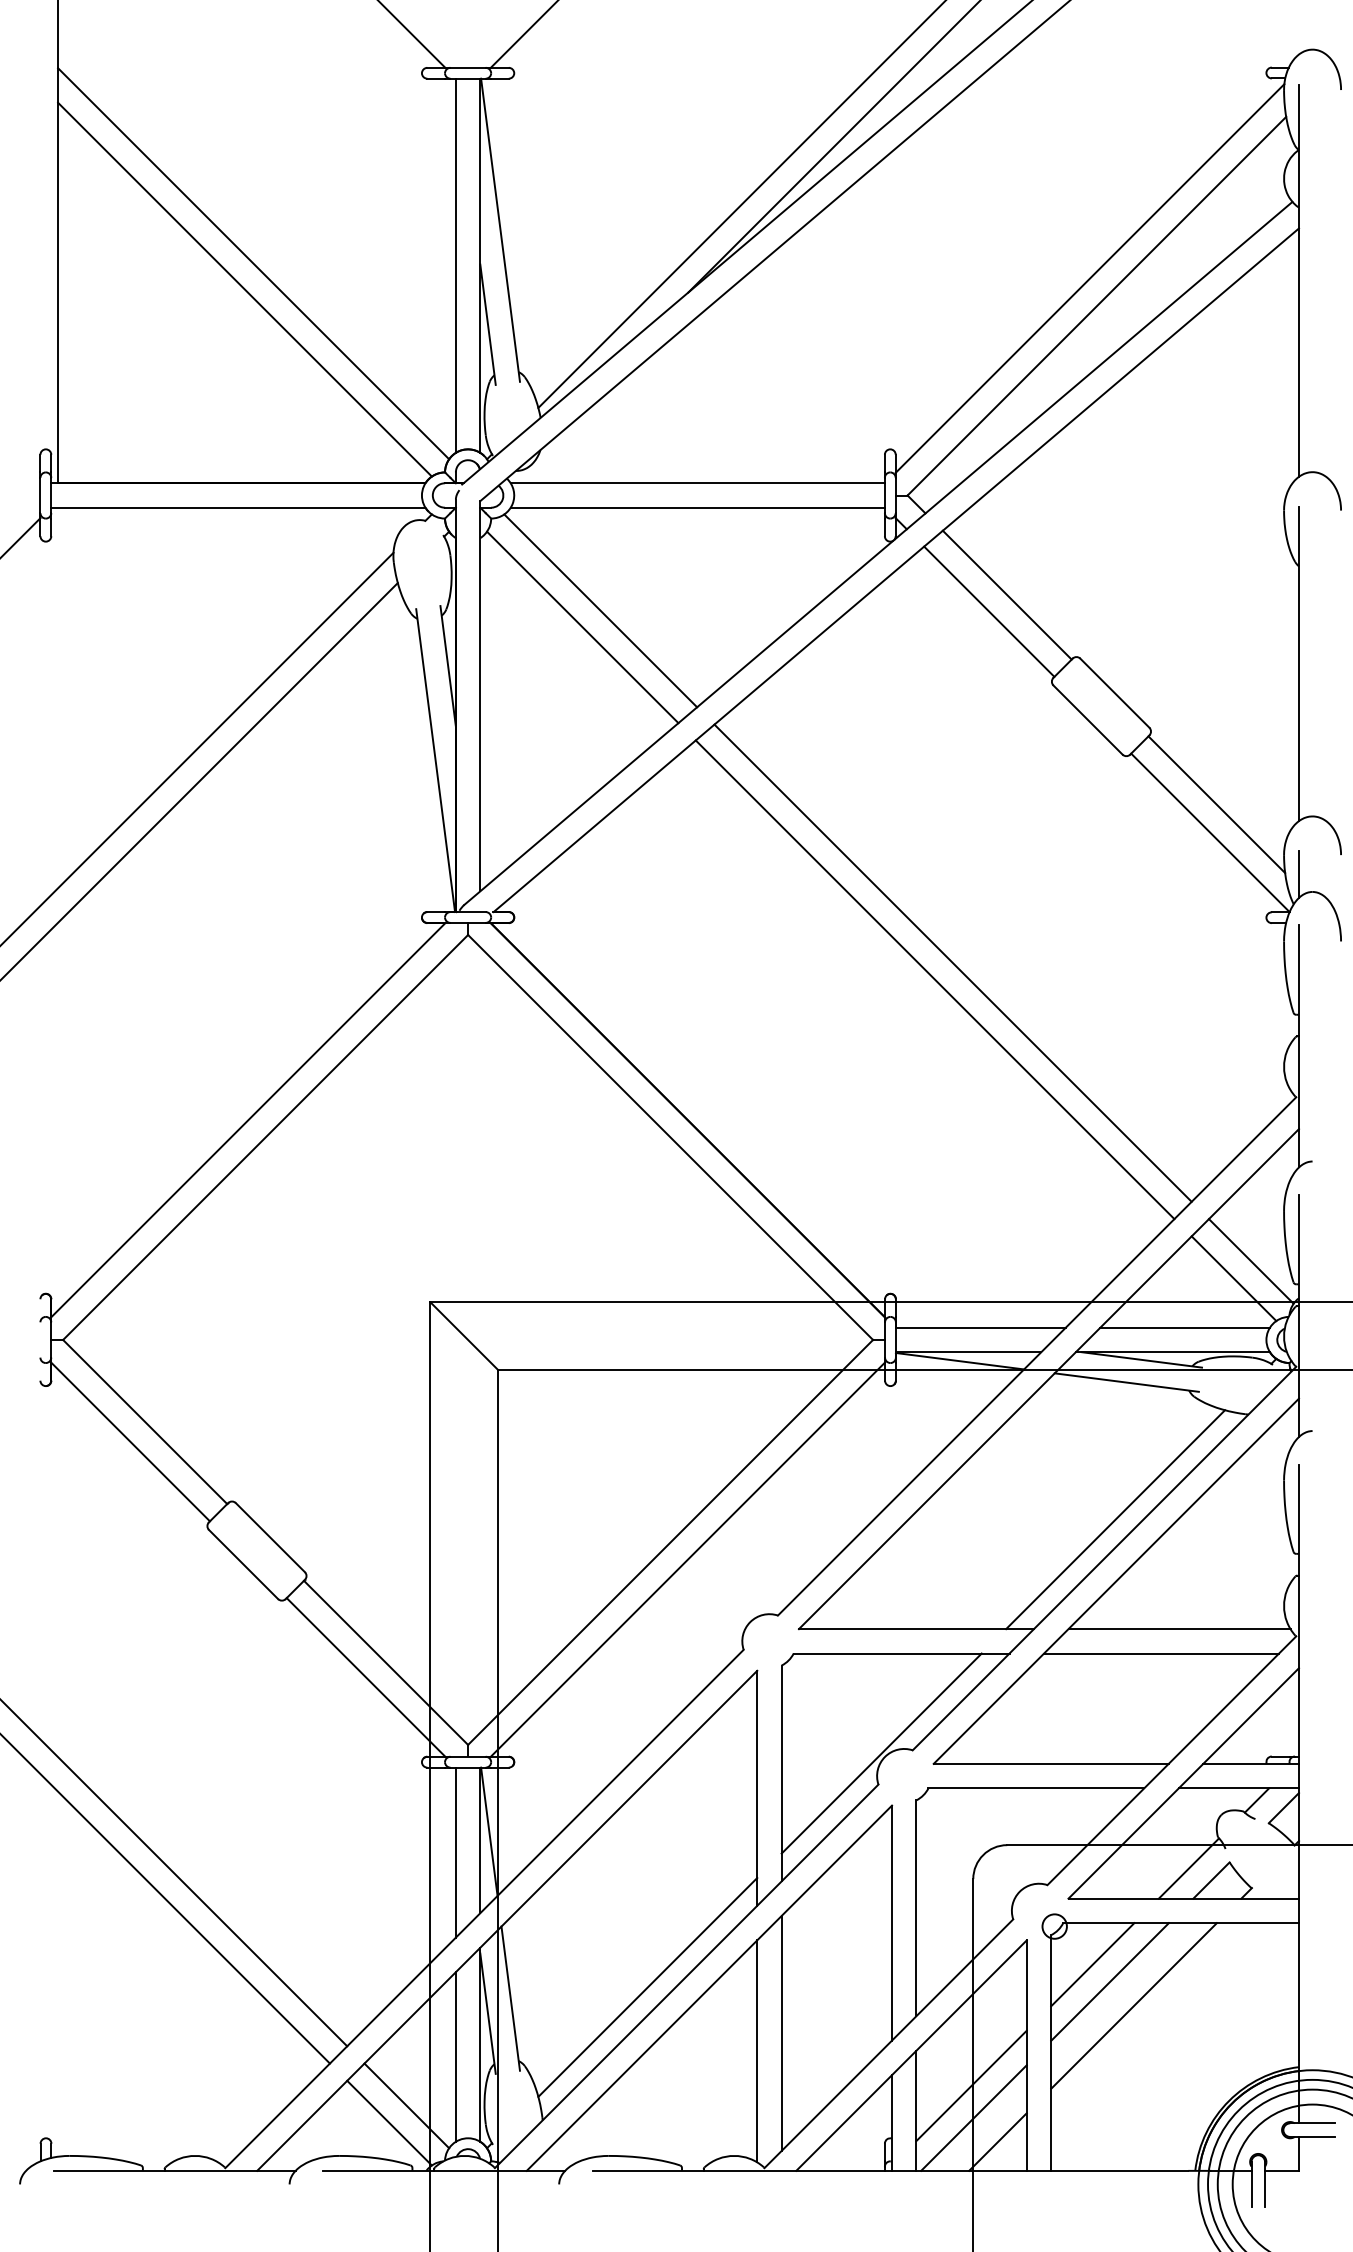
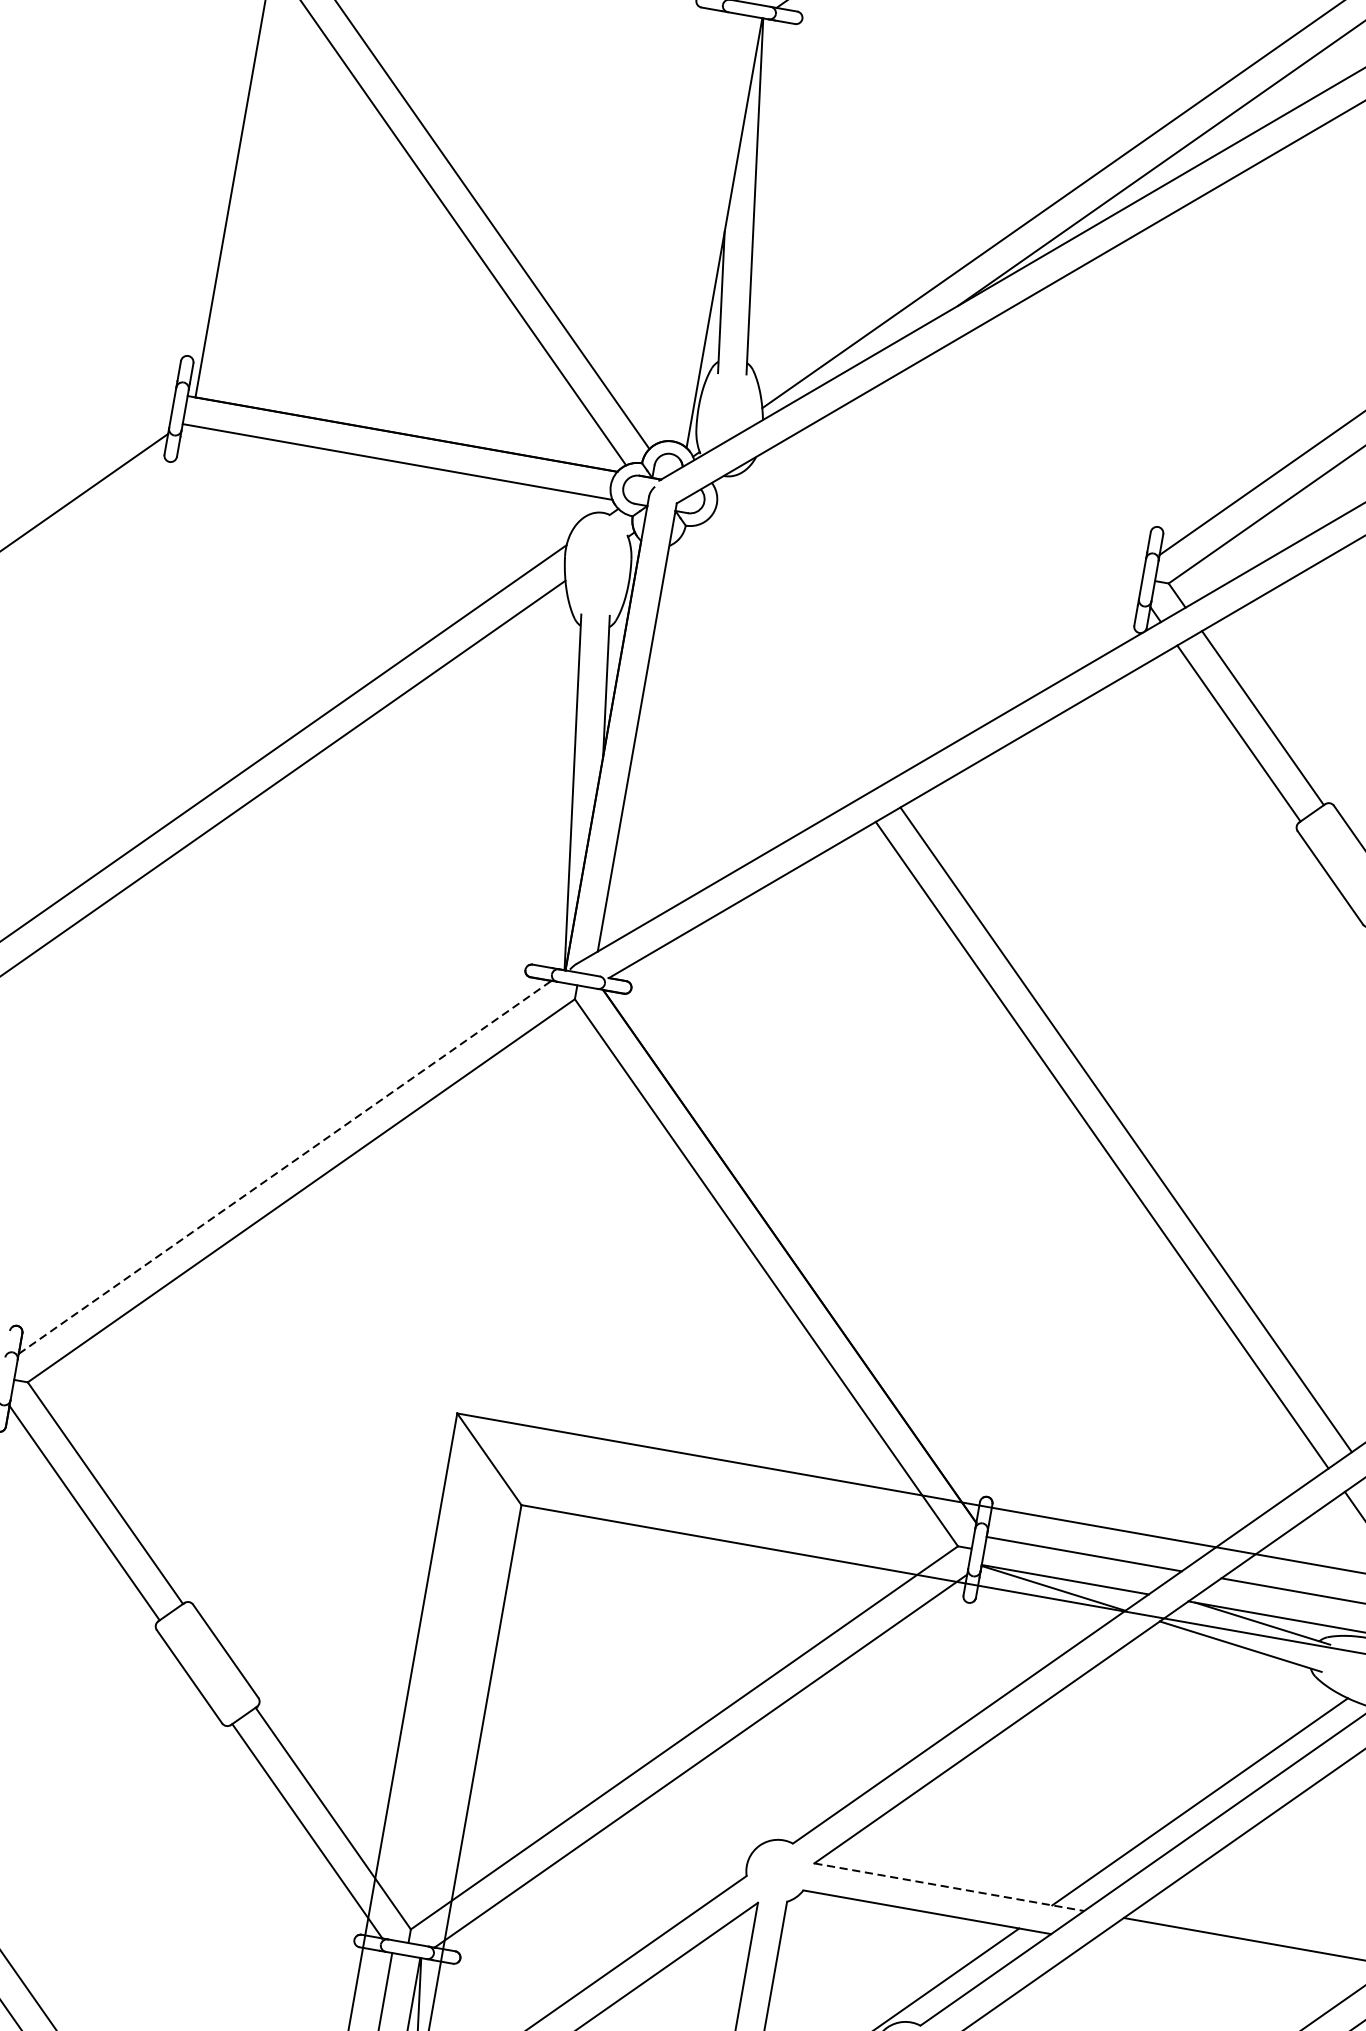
line: (455, 265) -> (696, 227), removed
line: (697, 483) -> (929, 527), removed
line: (697, 507) -> (924, 554), removed
line: (600, 610) -> (792, 653), removed
line: (582, 627) -> (768, 669), removed
line: (248, 1120) -> (285, 1167), solid -> dashed
line: (916, 1629) -> (949, 1887), solid -> dashed
line: (1161, 1653) -> (1225, 1964), removed

